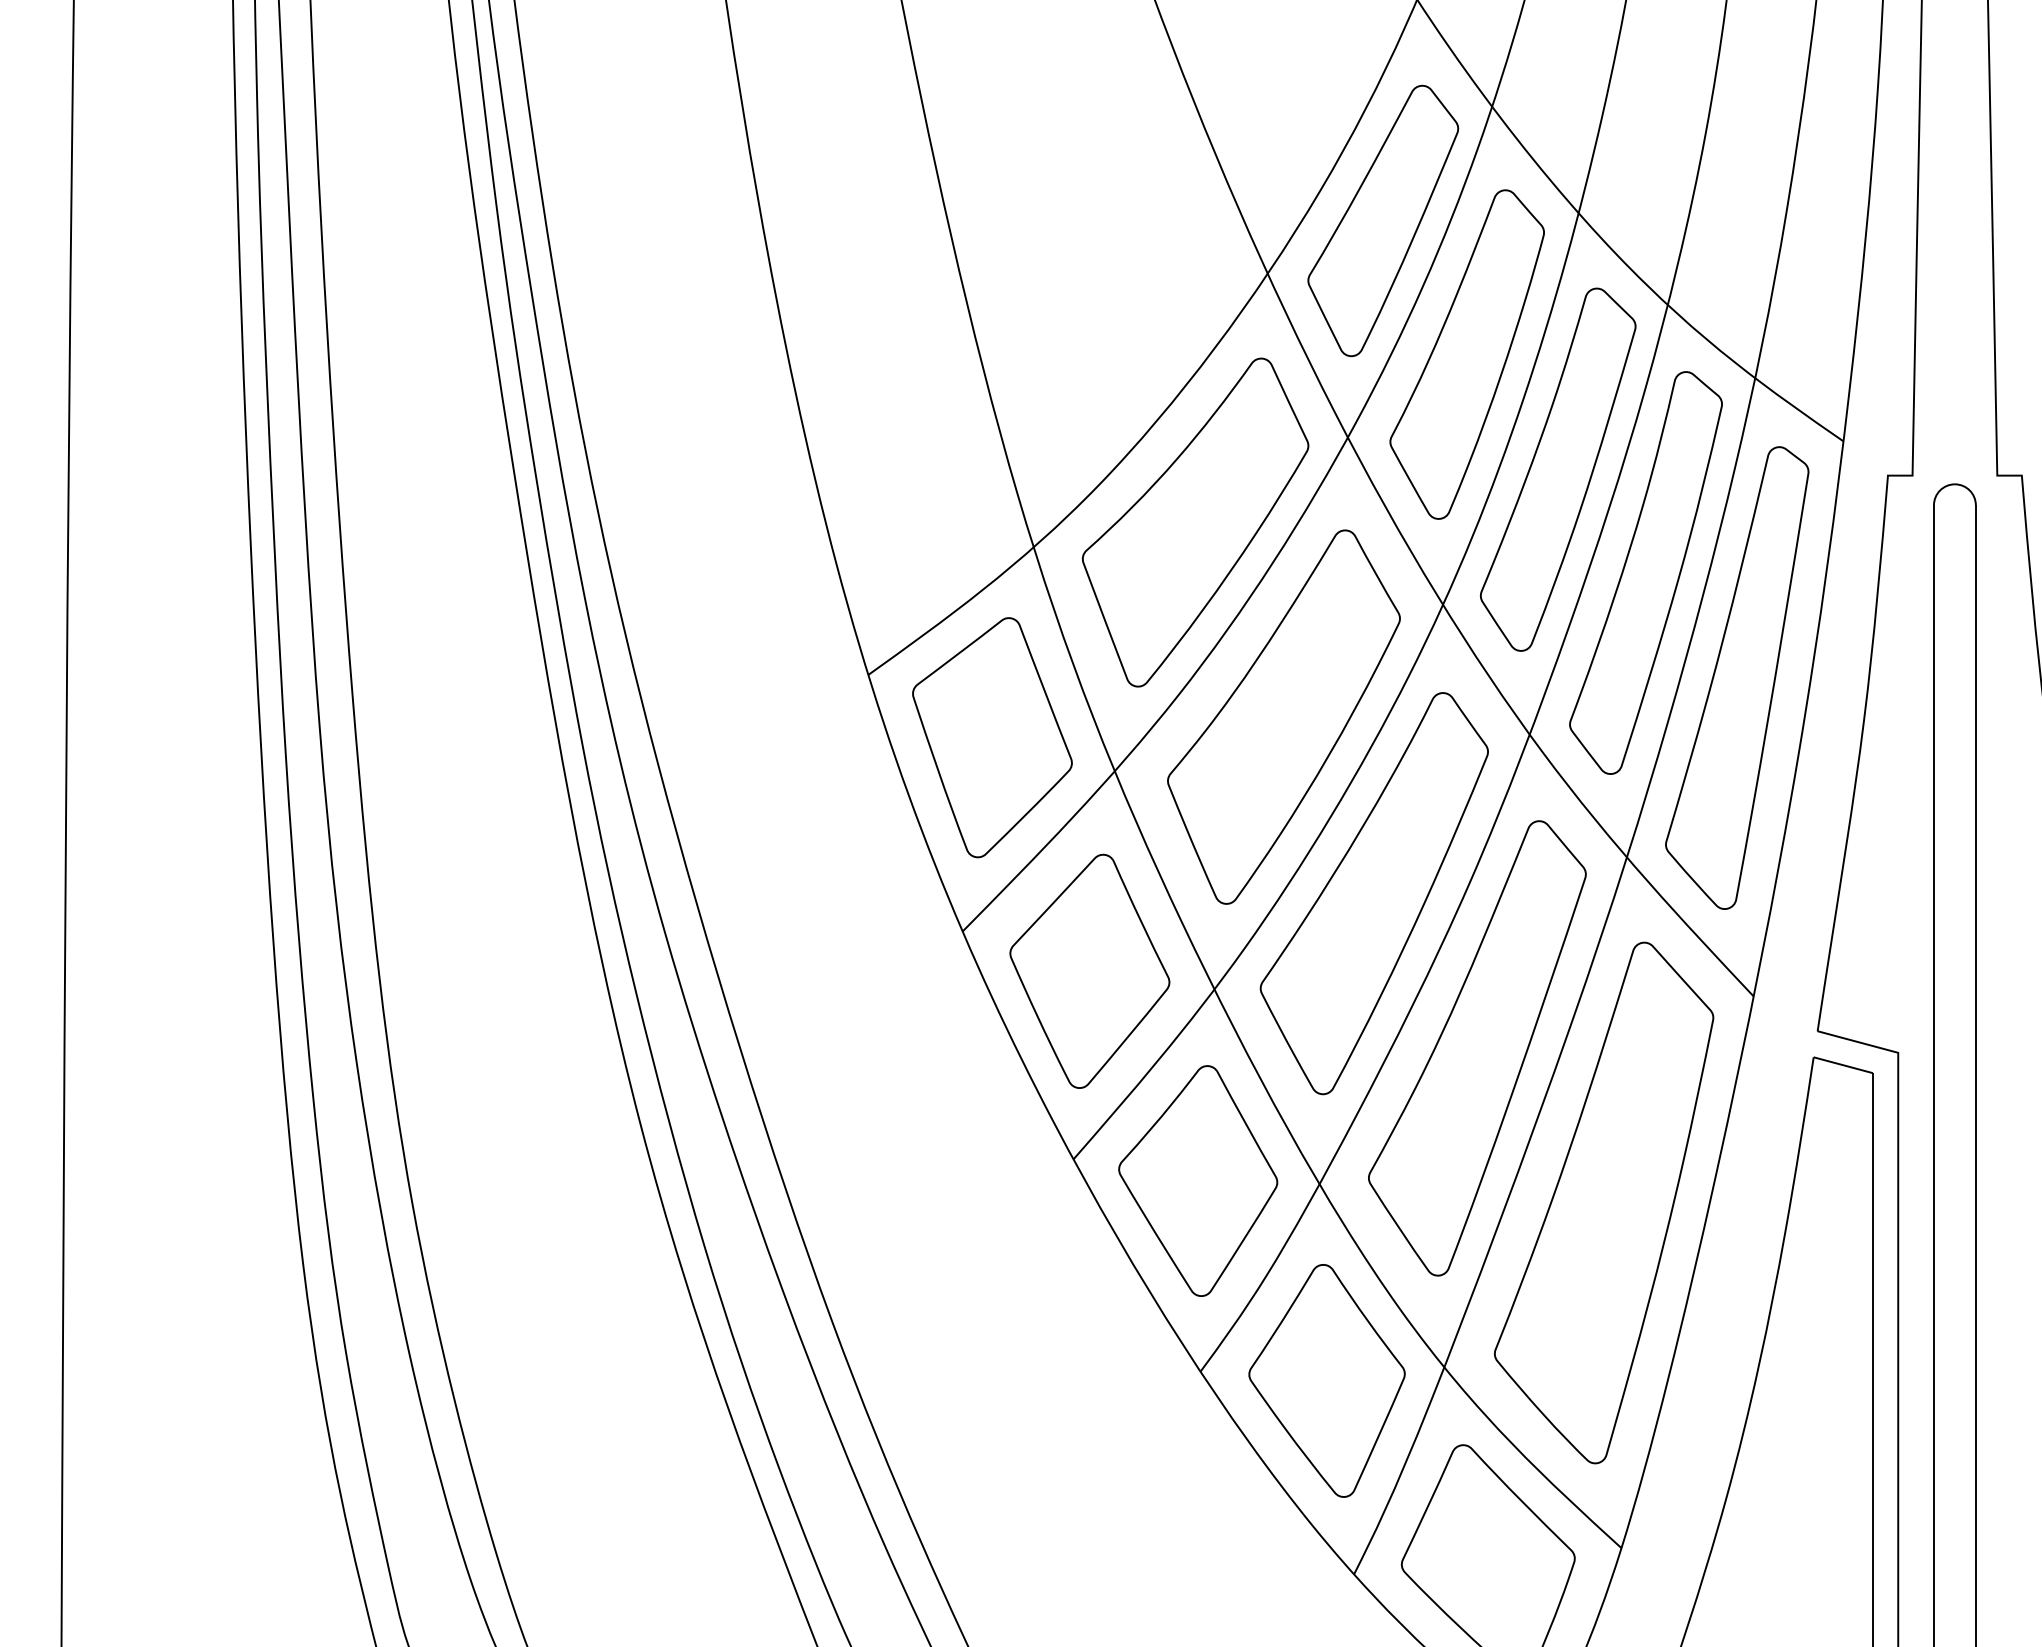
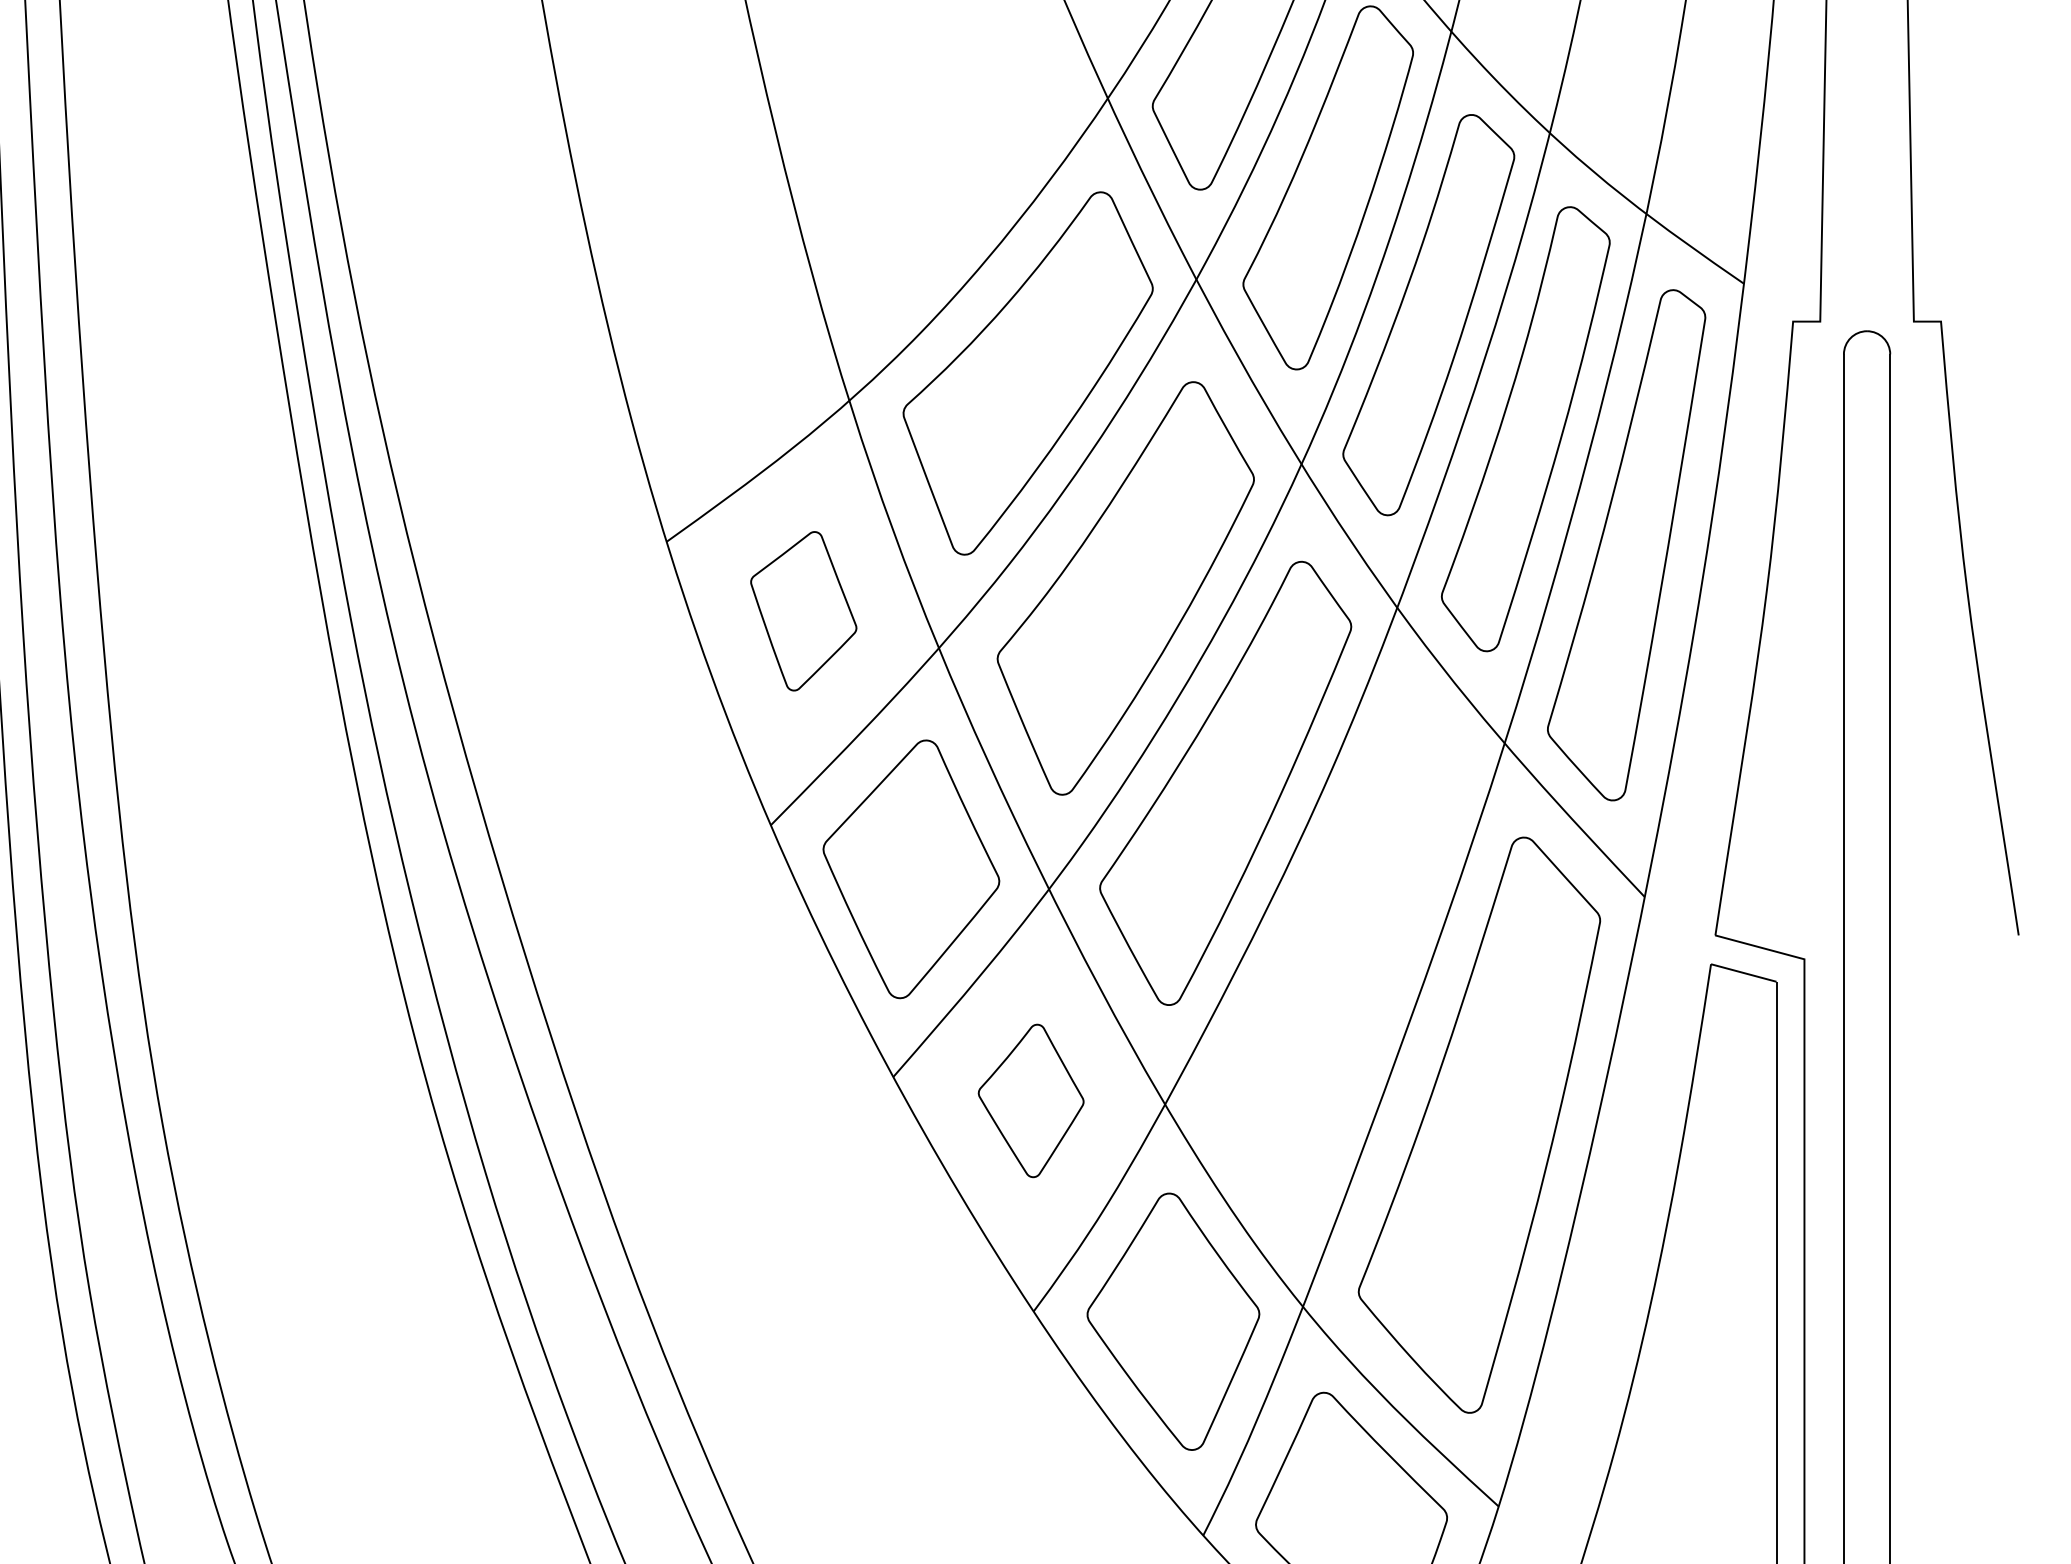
part: (992, 737) -> (803, 610), size x0.6
part: (1477, 1048) -> (1339, 954), removed
part: (1198, 1180) -> (1031, 1100), size x0.6

